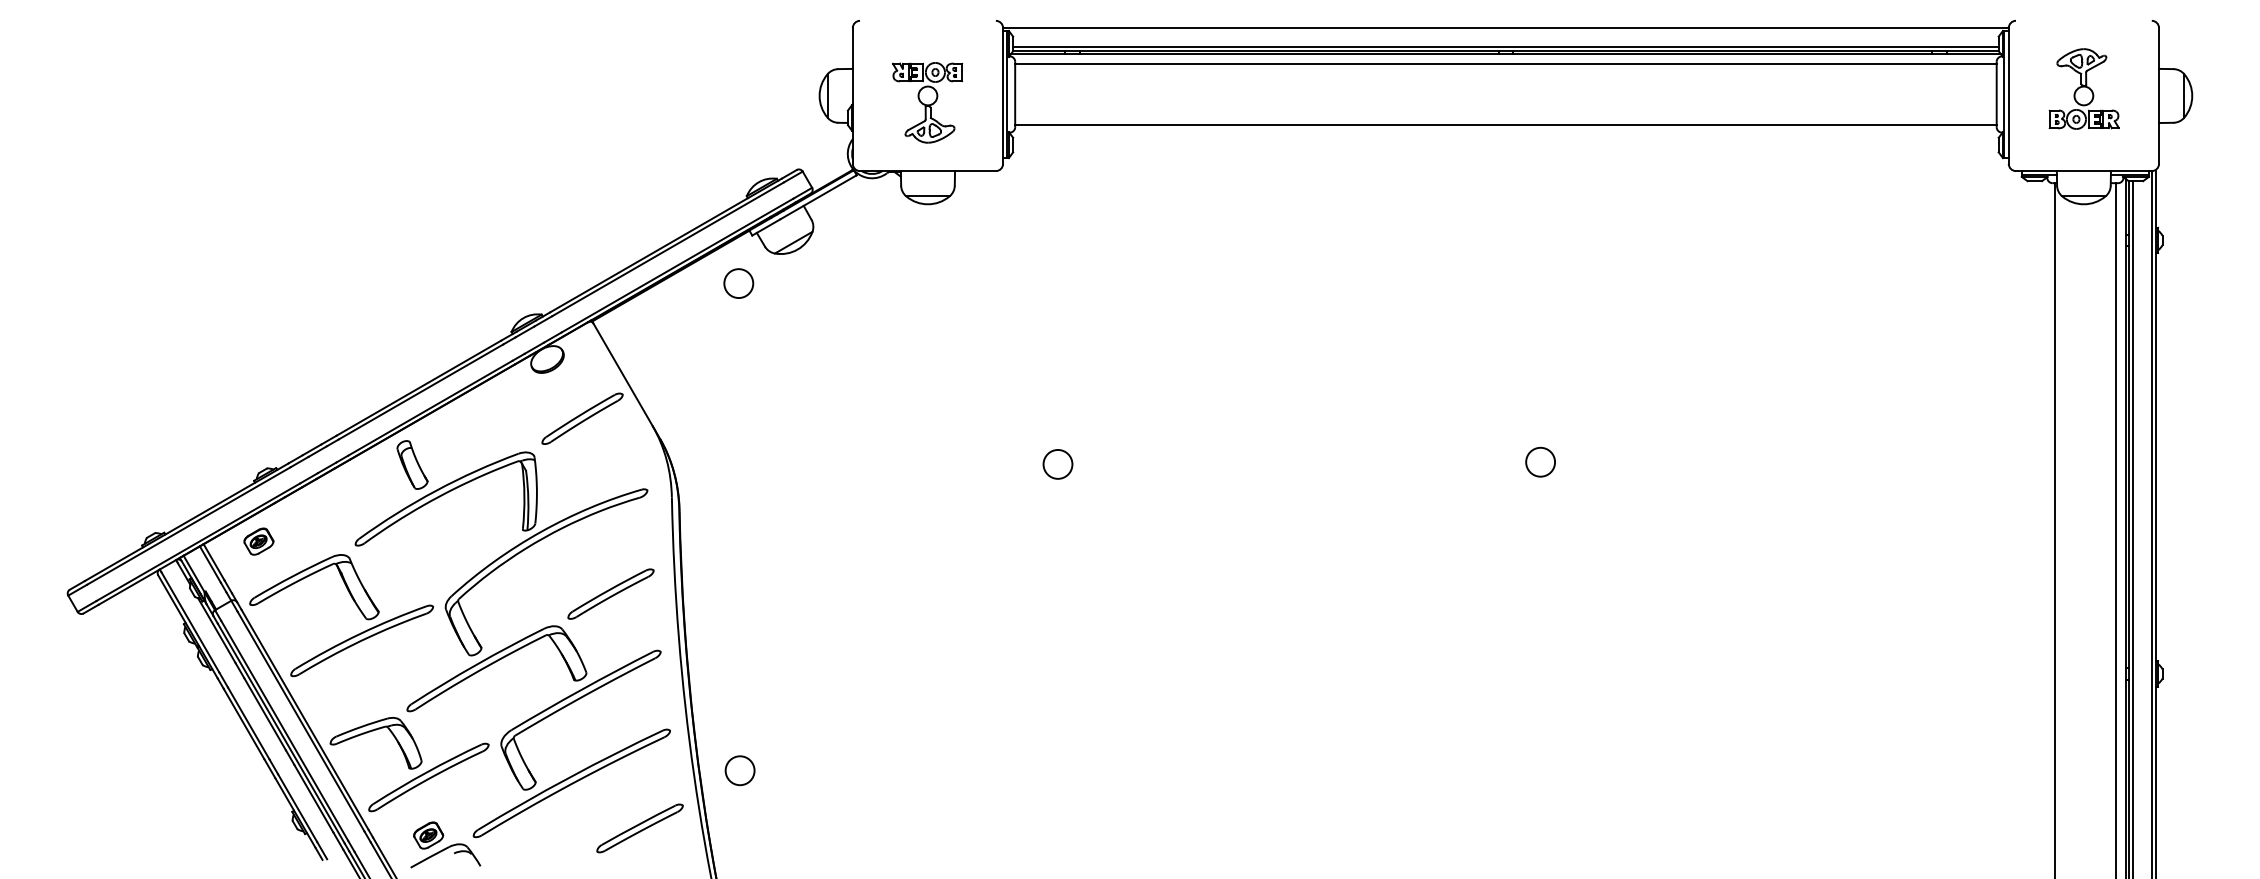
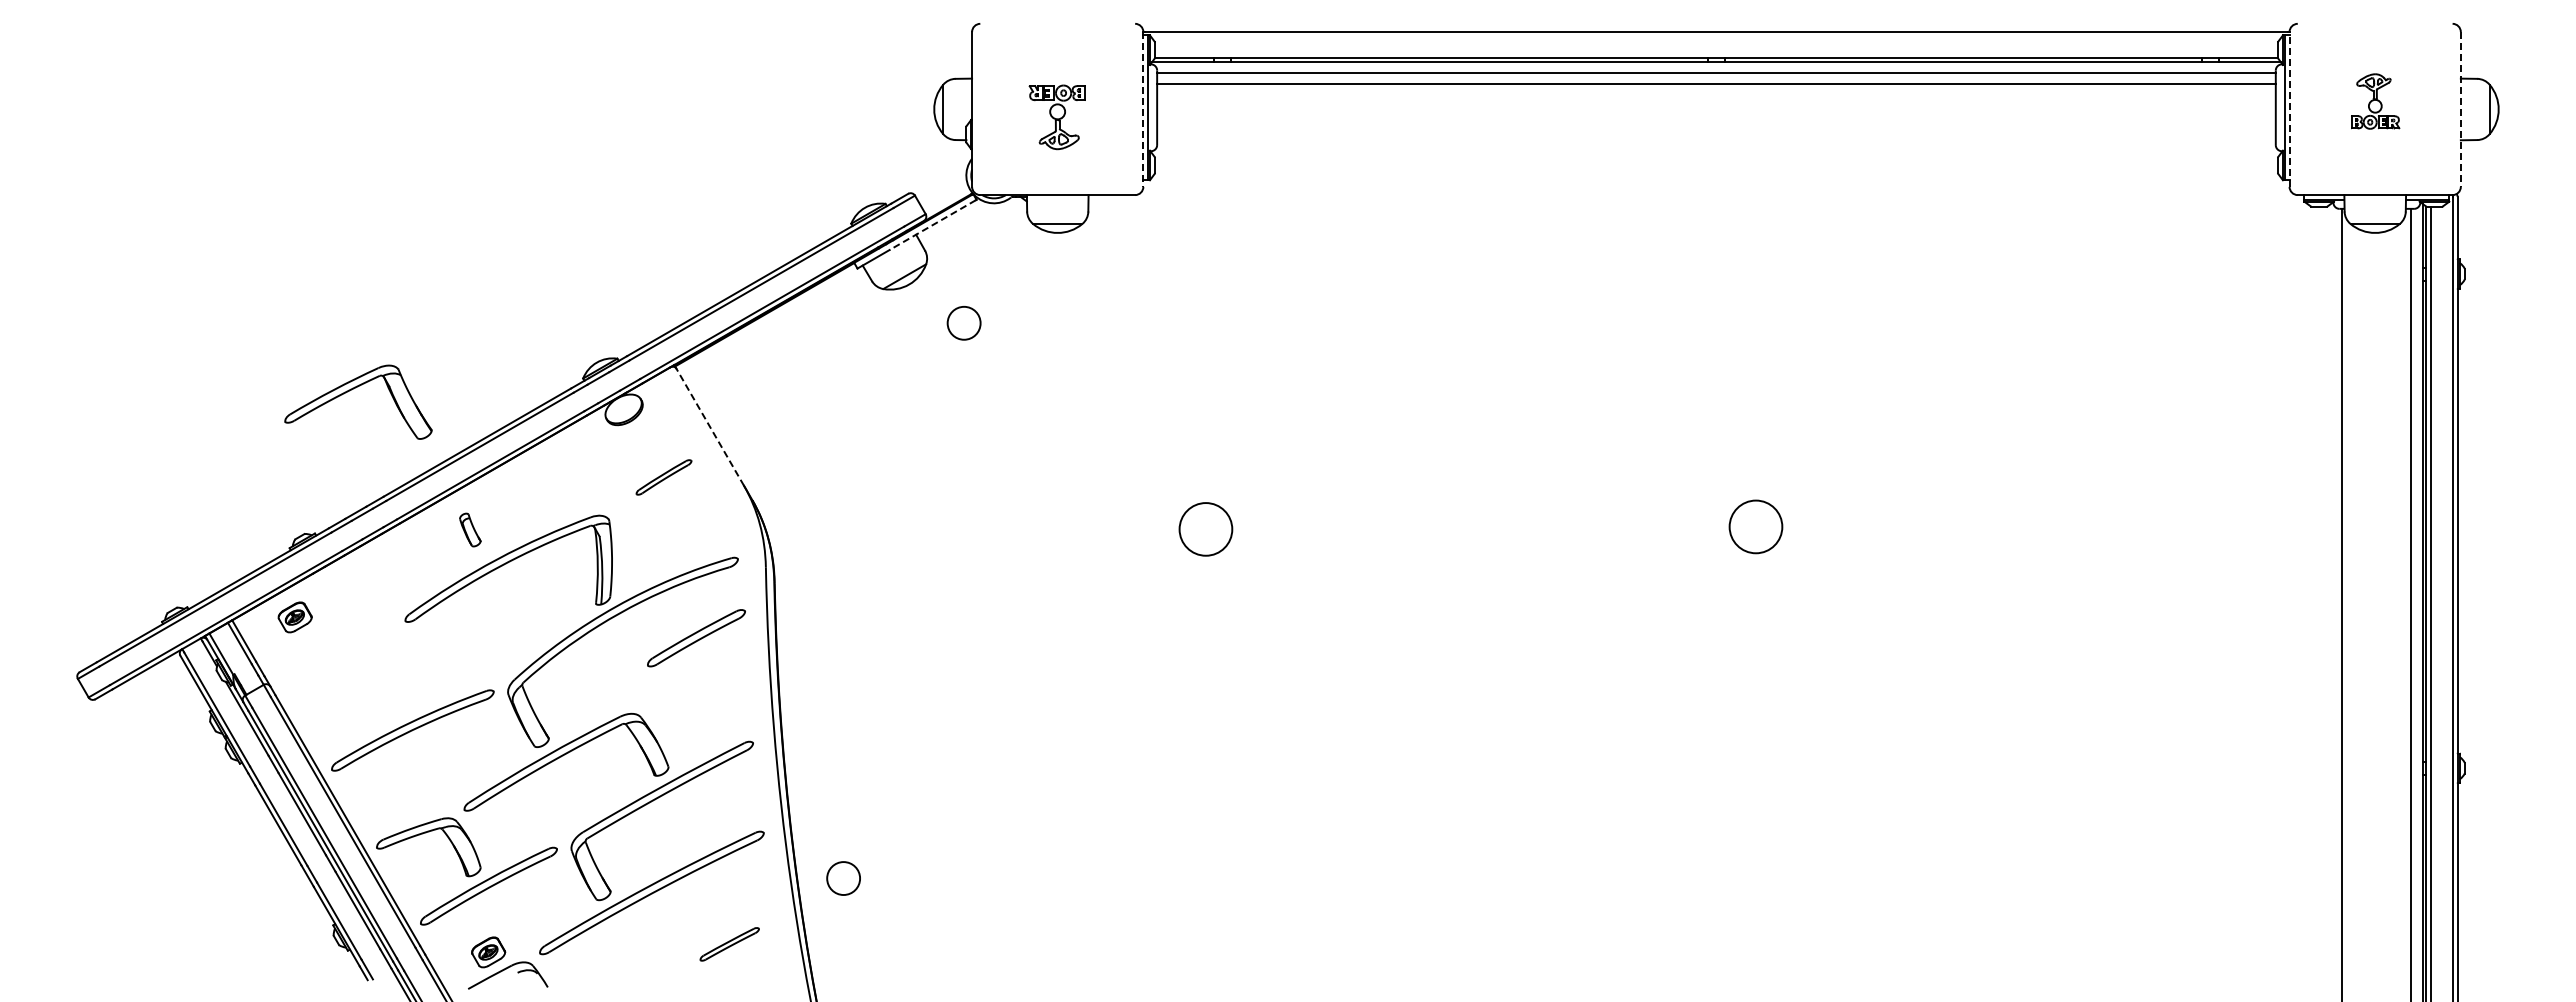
line: (1505, 46) -> (1716, 53), removed
part: (2084, 88) -> (2375, 101), size x0.6
line: (1003, 95) -> (1143, 109), solid -> dashed
line: (2008, 95) -> (2289, 108), solid -> dashed
line: (2158, 95) -> (2460, 109), solid -> dashed
part: (927, 103) -> (1057, 117), size x0.7
line: (1505, 124) -> (1716, 84), moved
line: (818, 197) -> (932, 225), solid -> dashed
circle: (738, 283) -> (963, 323), moved
line: (623, 375) -> (710, 427), solid -> dashed
part: (582, 418) -> (663, 477), size x0.6
circle: (1540, 461) -> (1755, 526), size x1.6
circle: (1057, 463) -> (1205, 528), size x1.6
part: (412, 464) -> (470, 529), size x0.6
part: (310, 575) -> (353, 389), moved
part: (611, 594) -> (696, 638), moved
part: (639, 828) -> (729, 944), size x0.6

